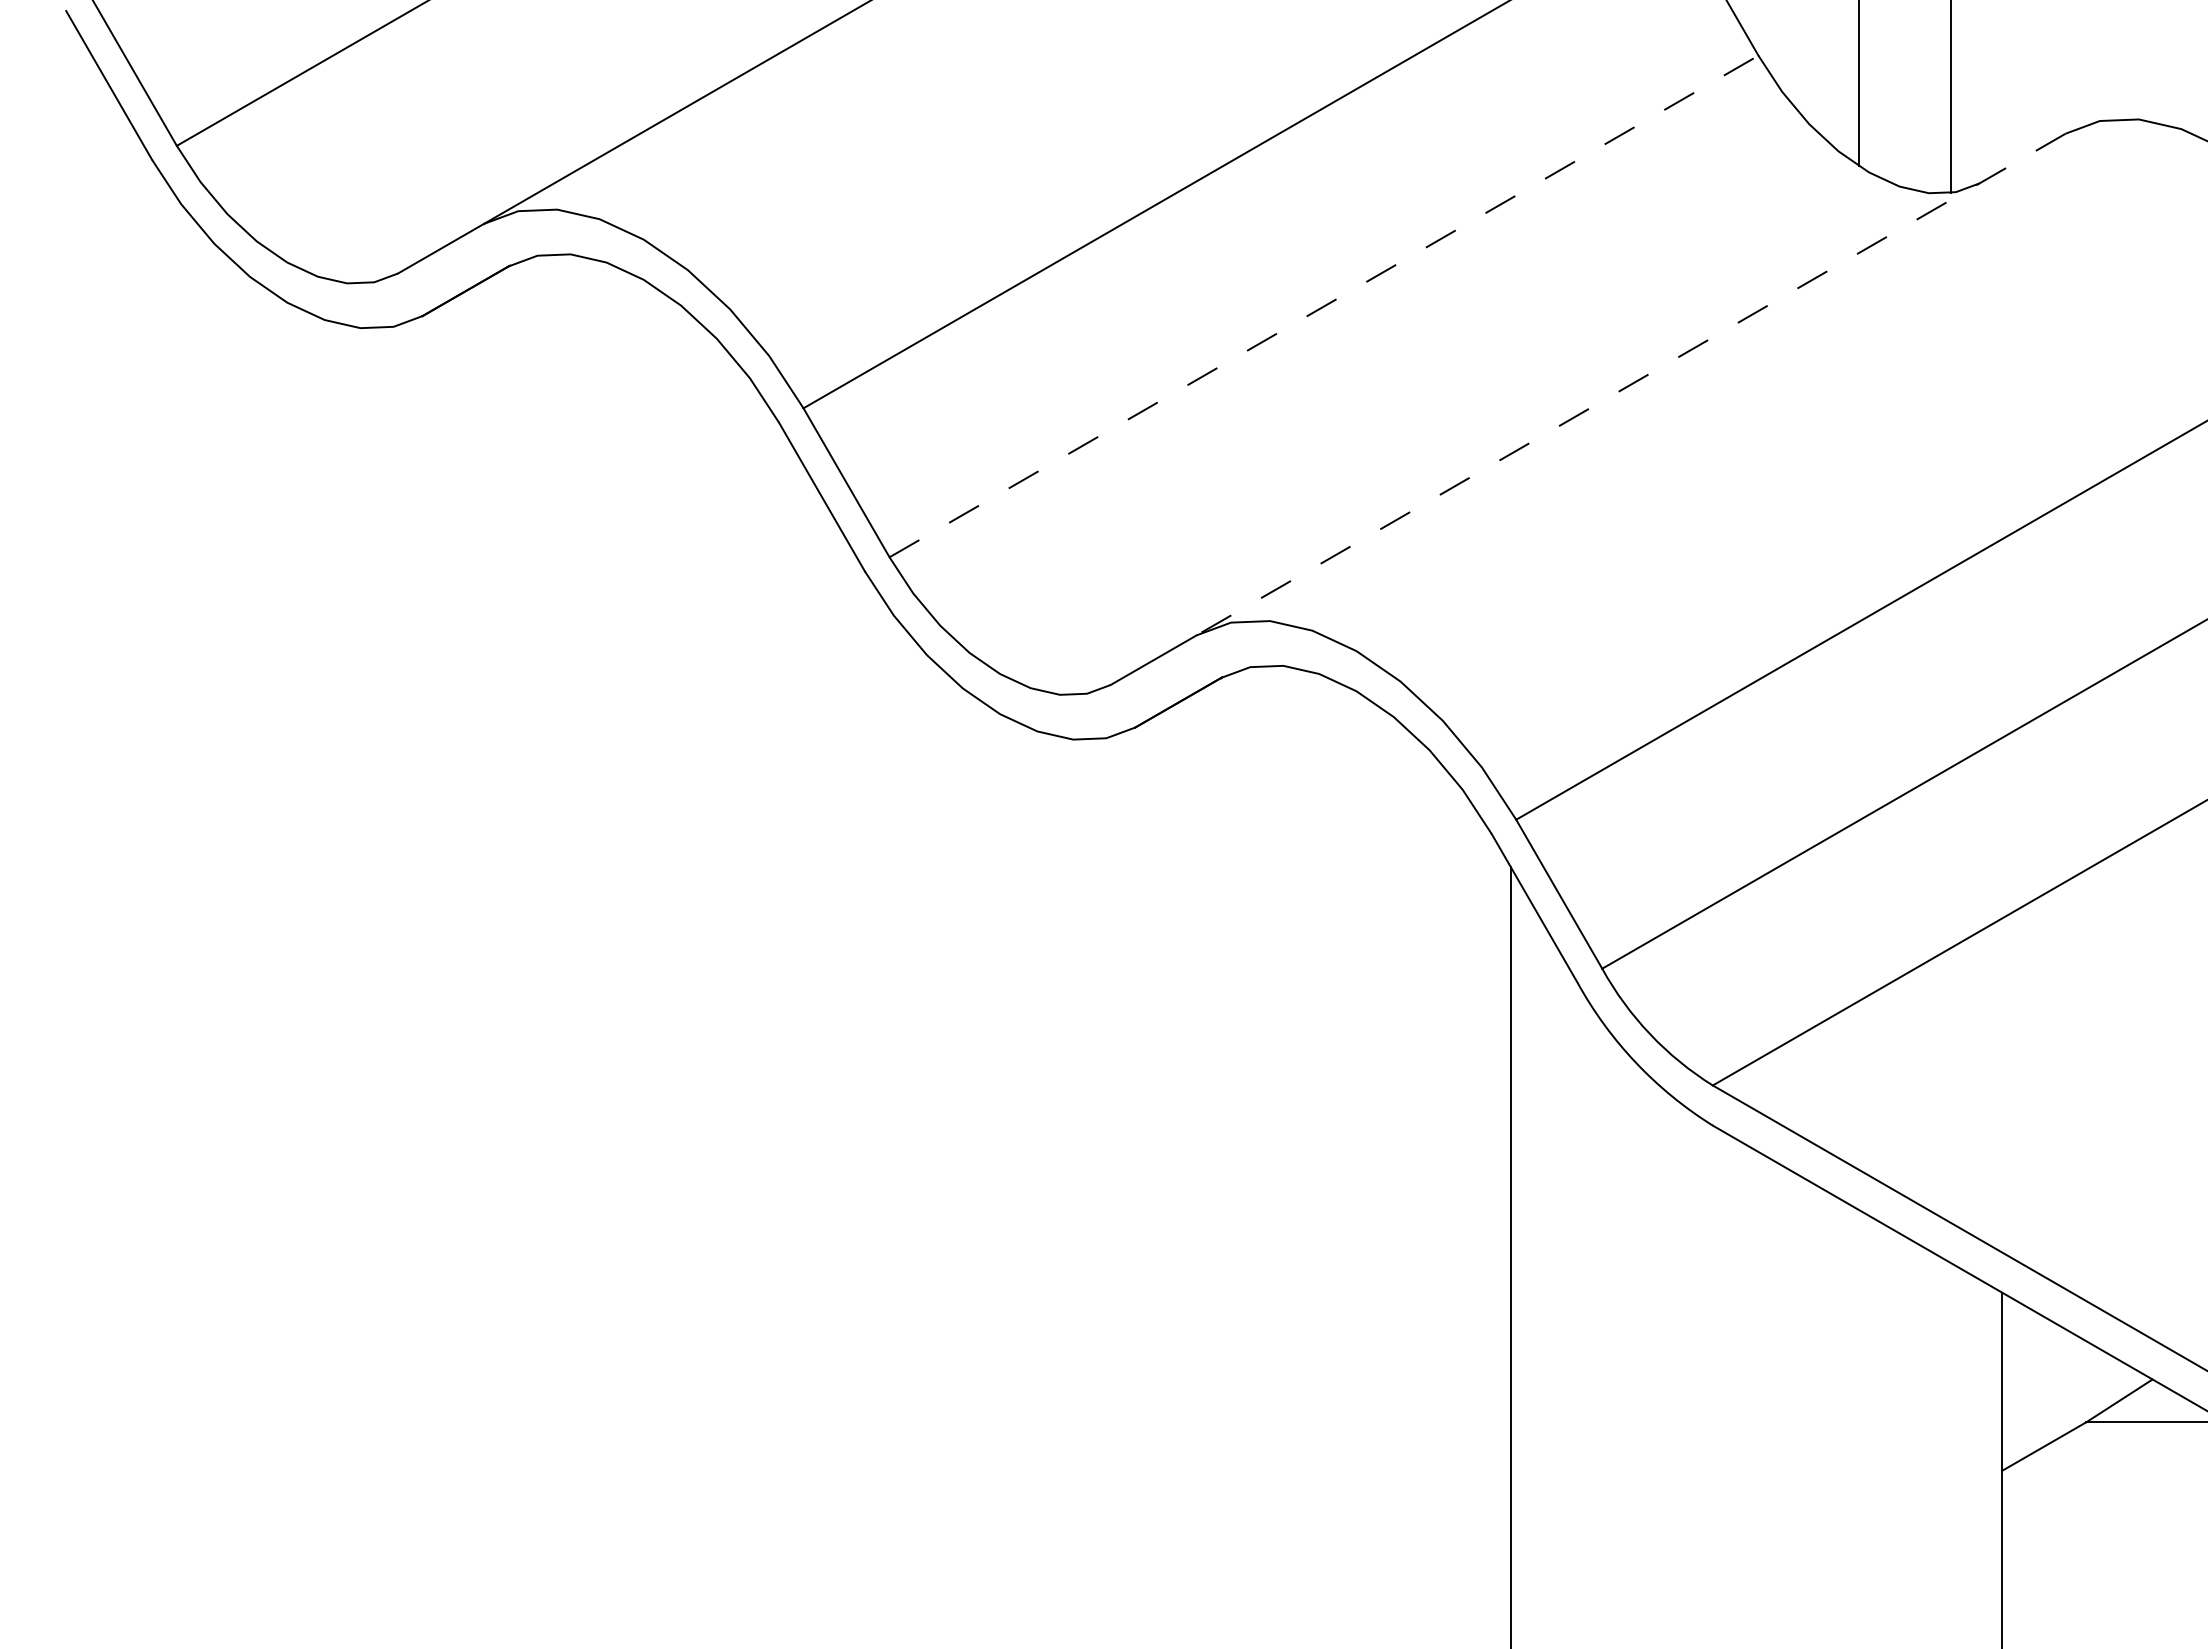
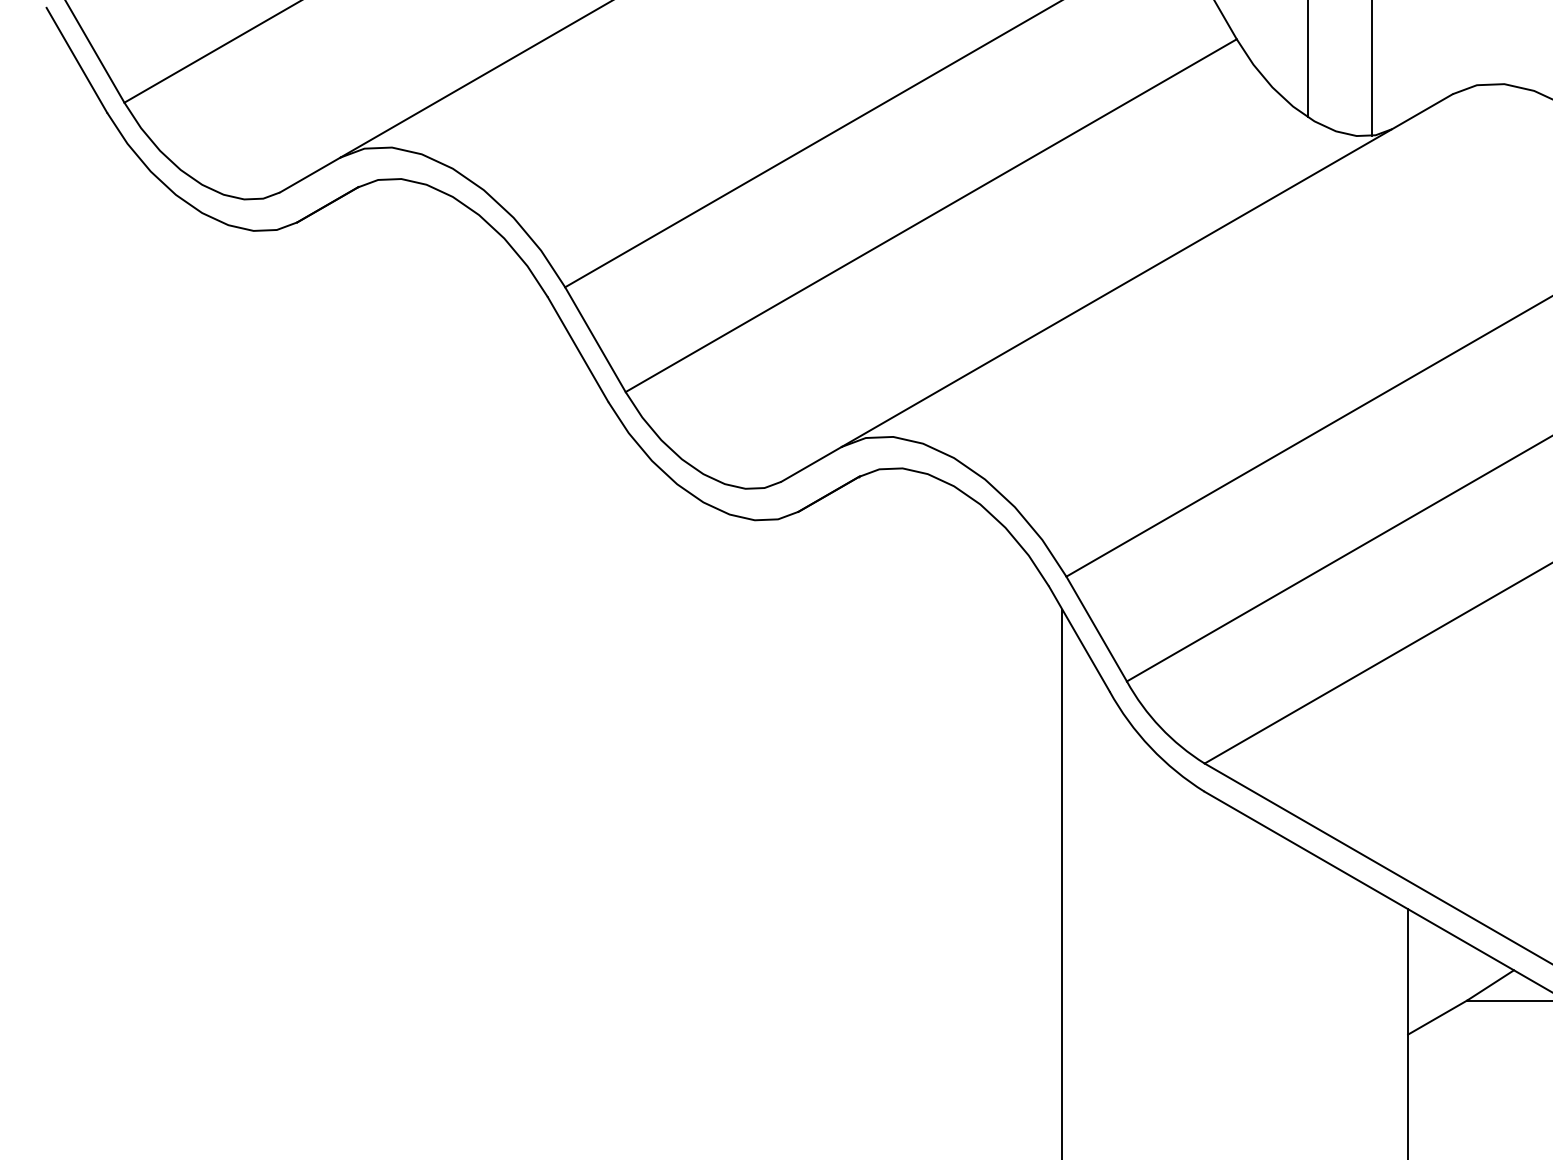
line: (1324, 306) -> (931, 215), dashed -> solid
line: (1631, 384) -> (1147, 270), dashed -> solid

